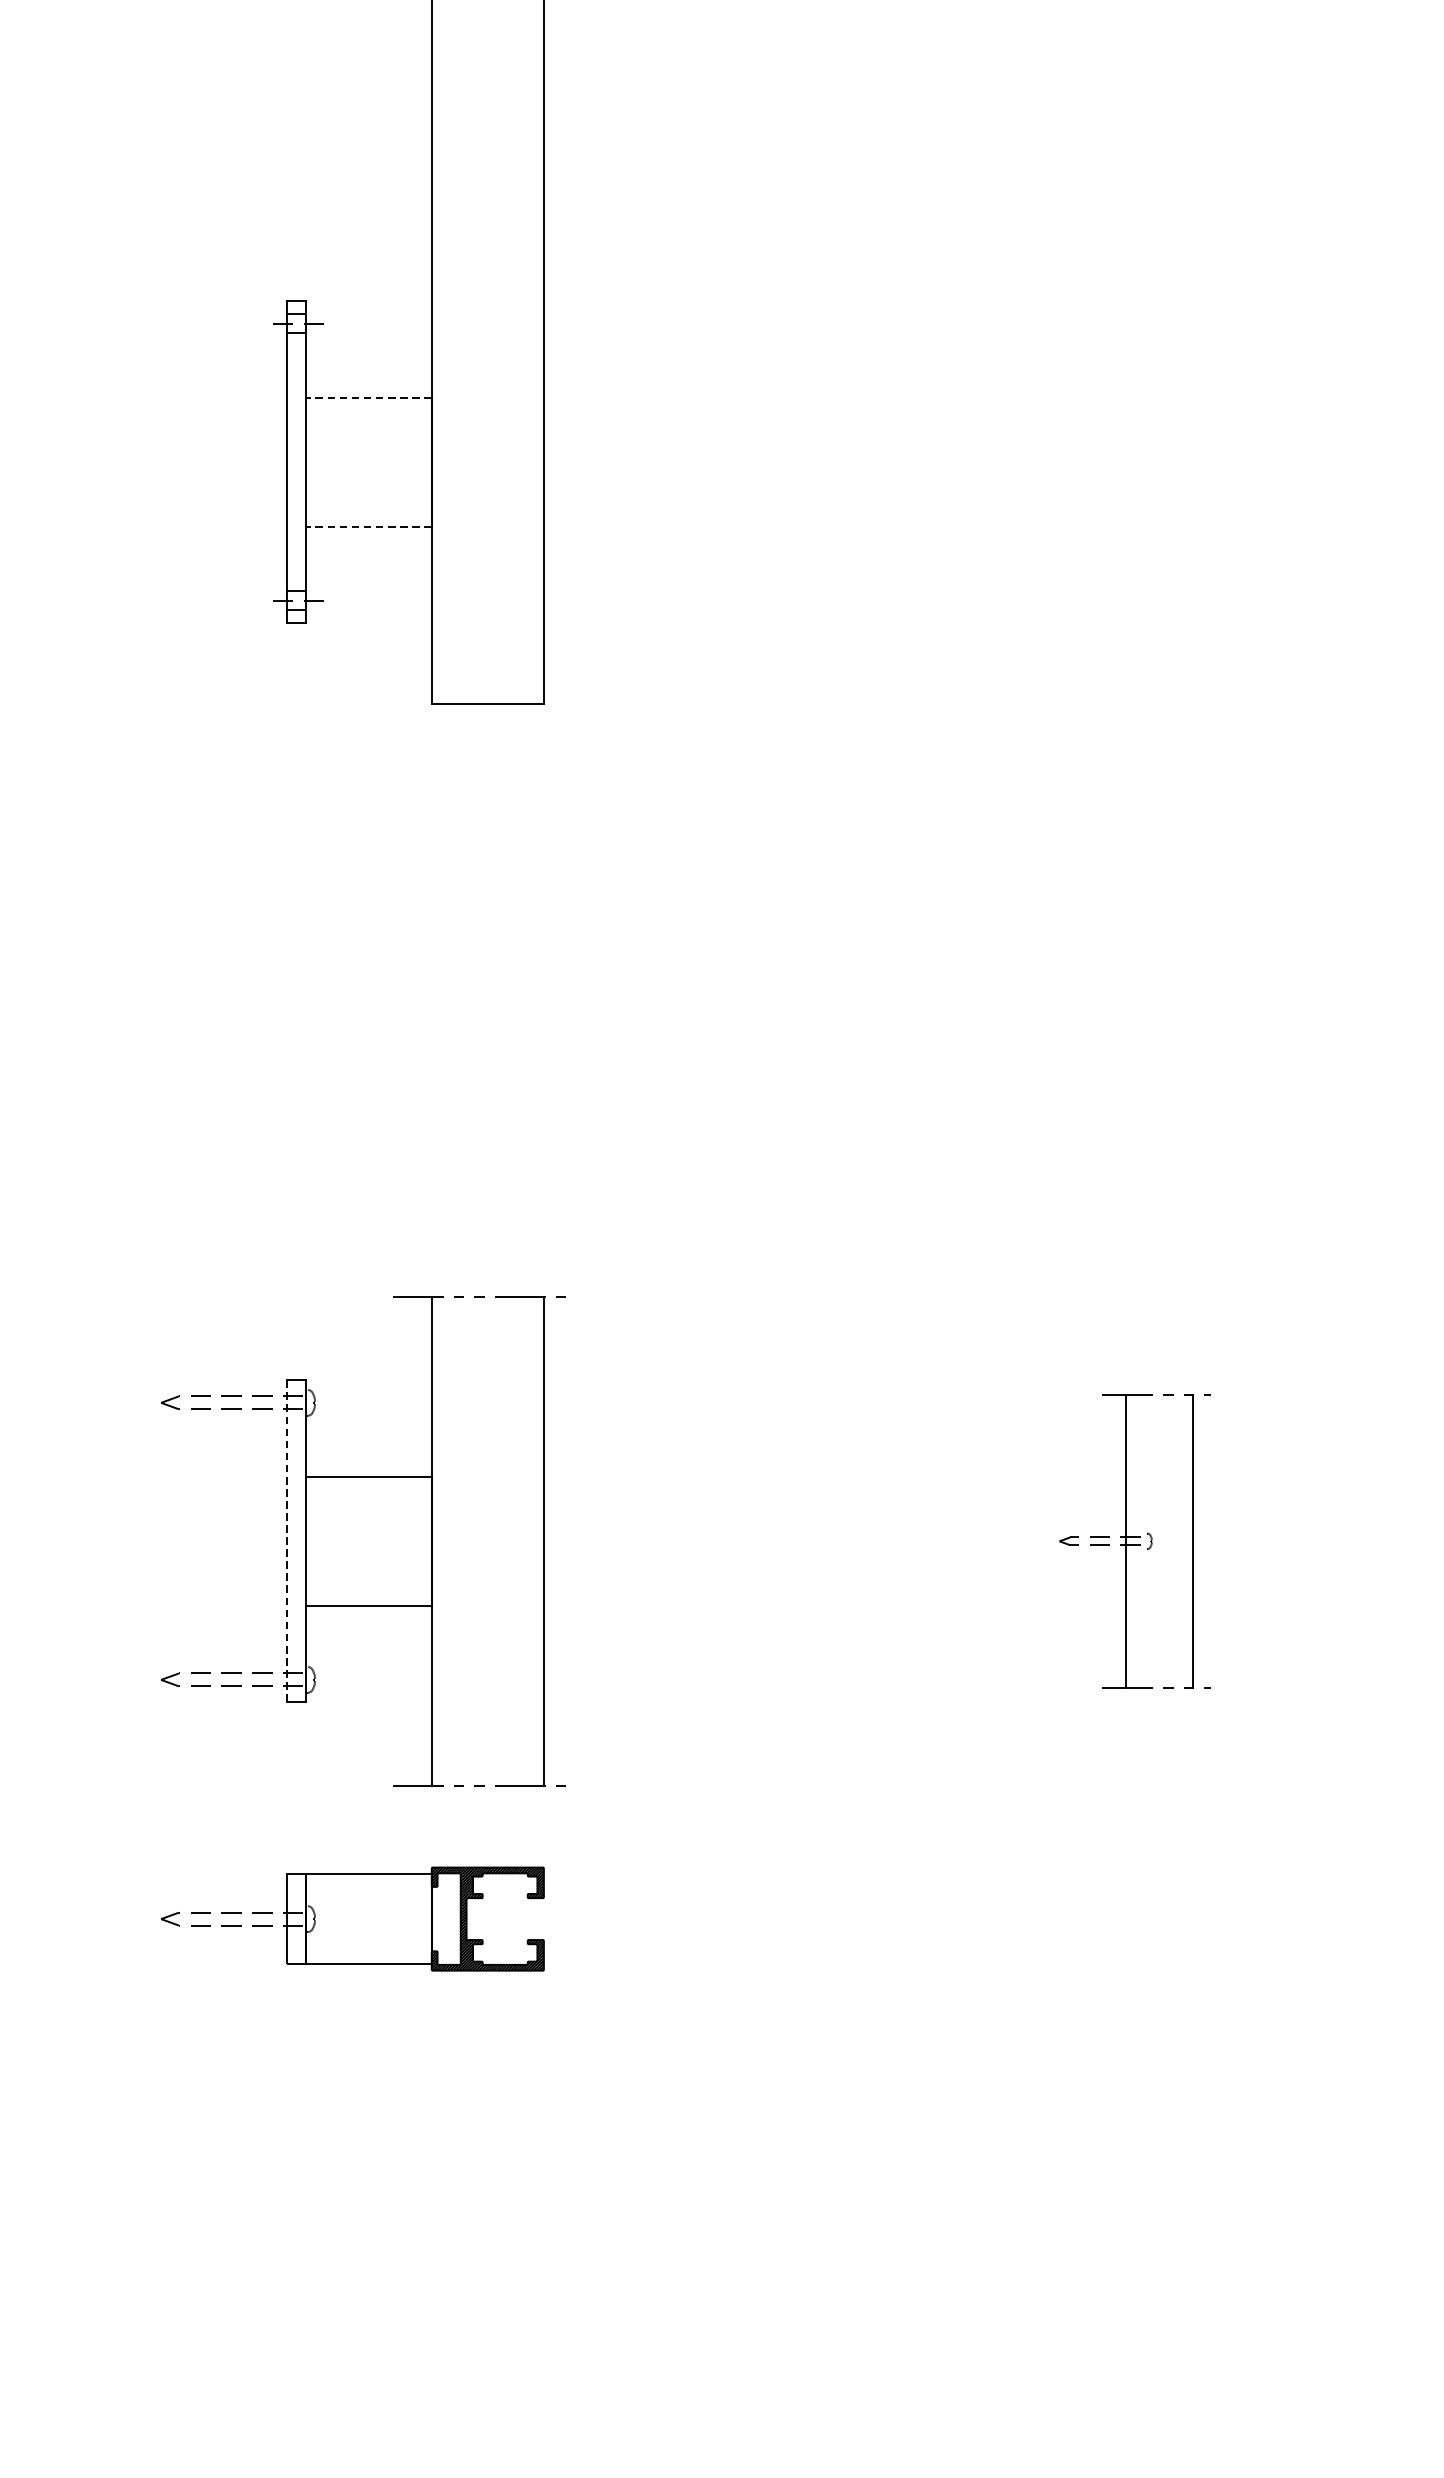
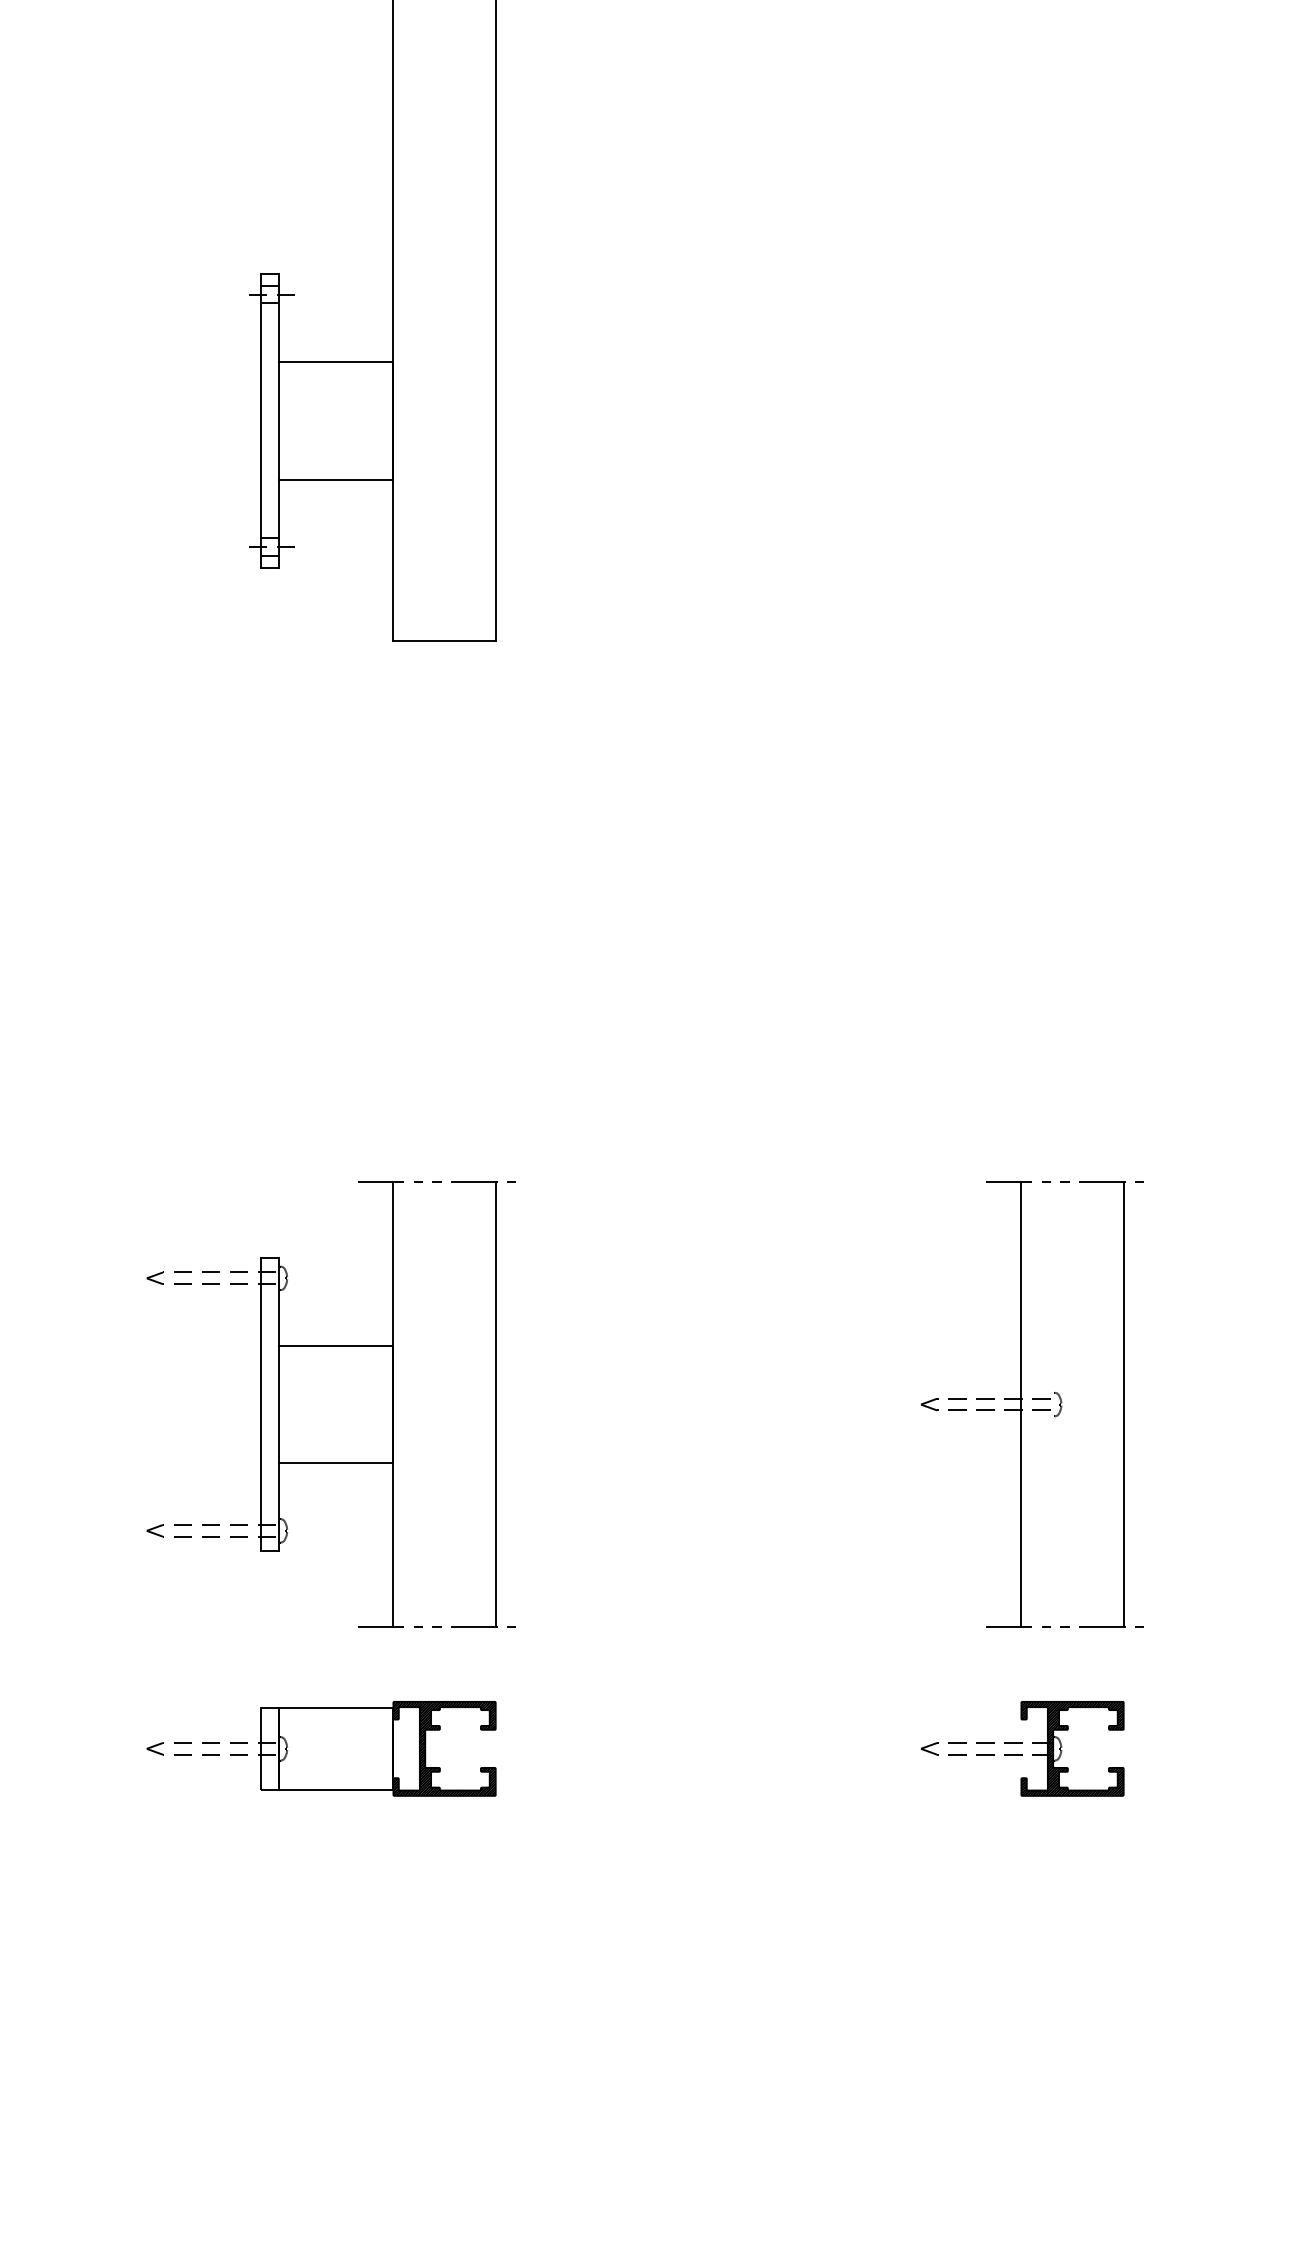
line: (368, 397) -> (335, 362), dashed -> solid
line: (368, 526) -> (335, 479), dashed -> solid
line: (286, 1541) -> (261, 1404), dashed -> solid
part: (1132, 1541) -> (1032, 1404), size x1.67
part: (1121, 1918) -> (1022, 1748), added

